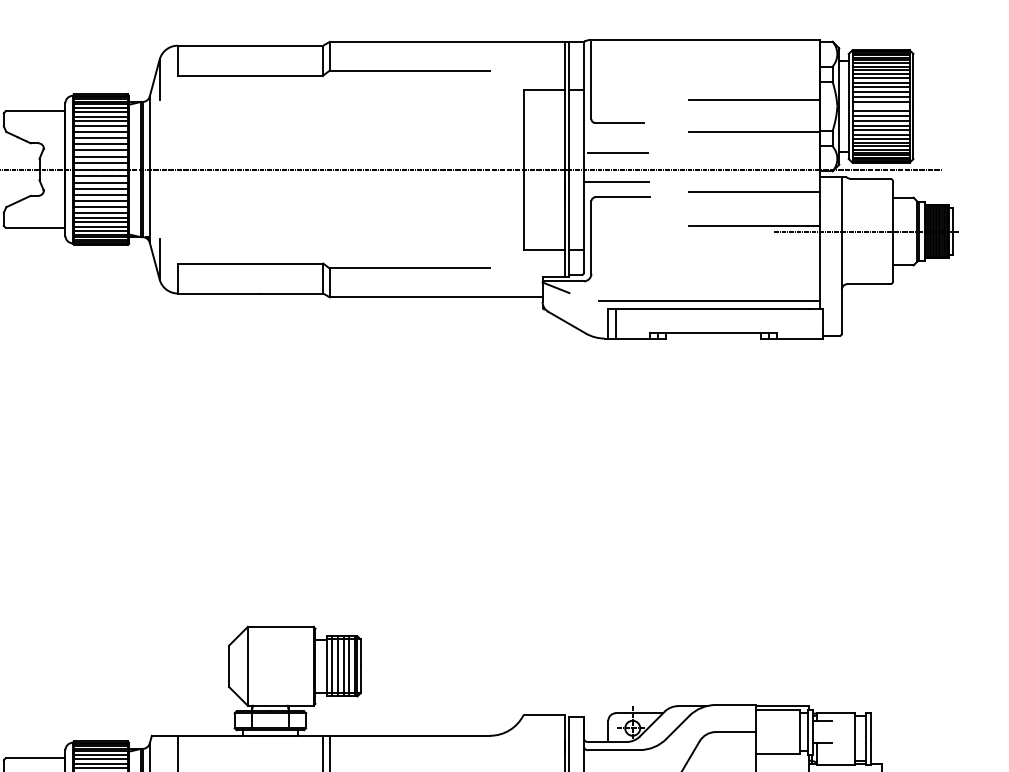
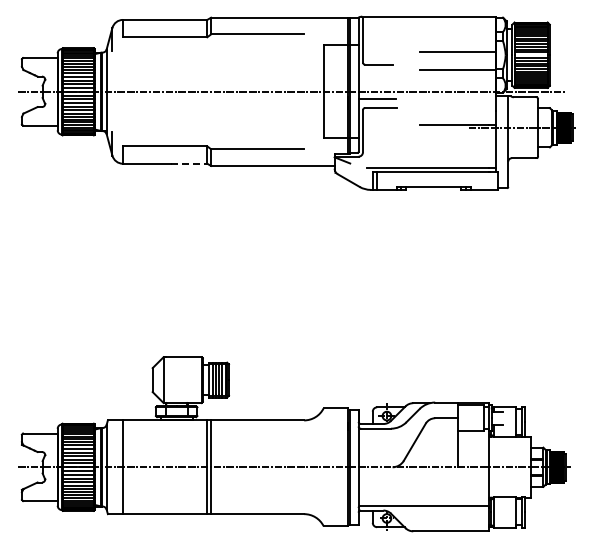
line: (616, 153) -> (377, 82), removed
line: (754, 191) -> (457, 104), removed
line: (292, 293) -> (189, 163), solid -> dashed

